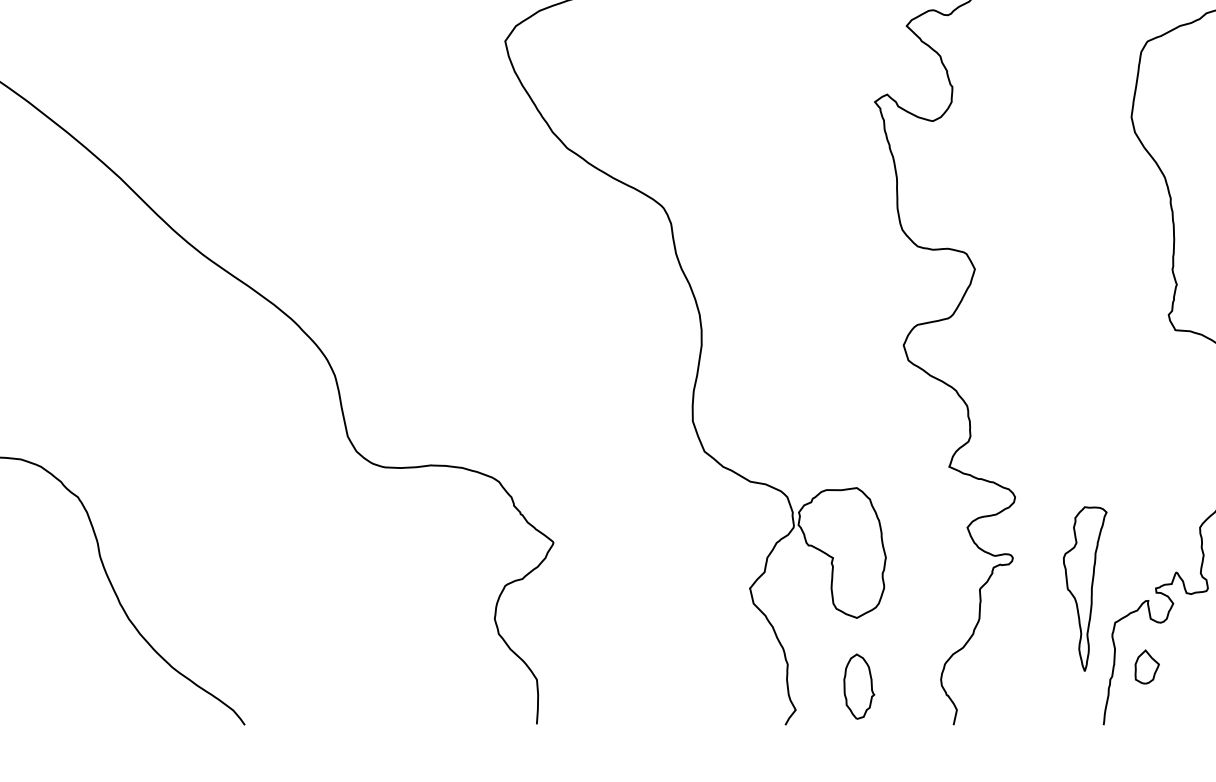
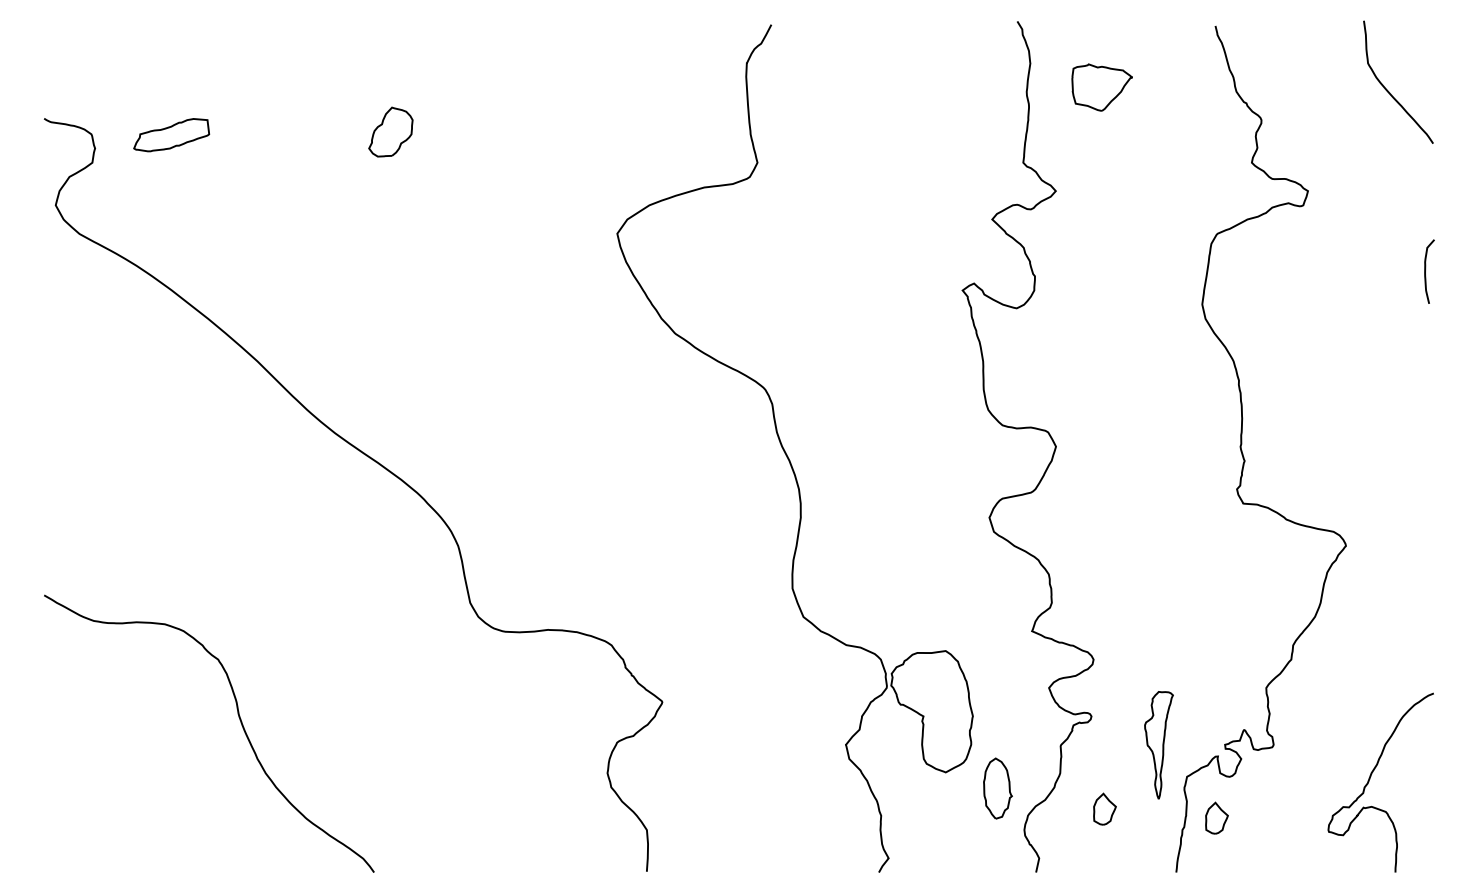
part: (1084, 589) -> (1158, 745), size x0.7
part: (1026, 656) -> (1104, 808), added
part: (858, 686) -> (997, 788), moved

